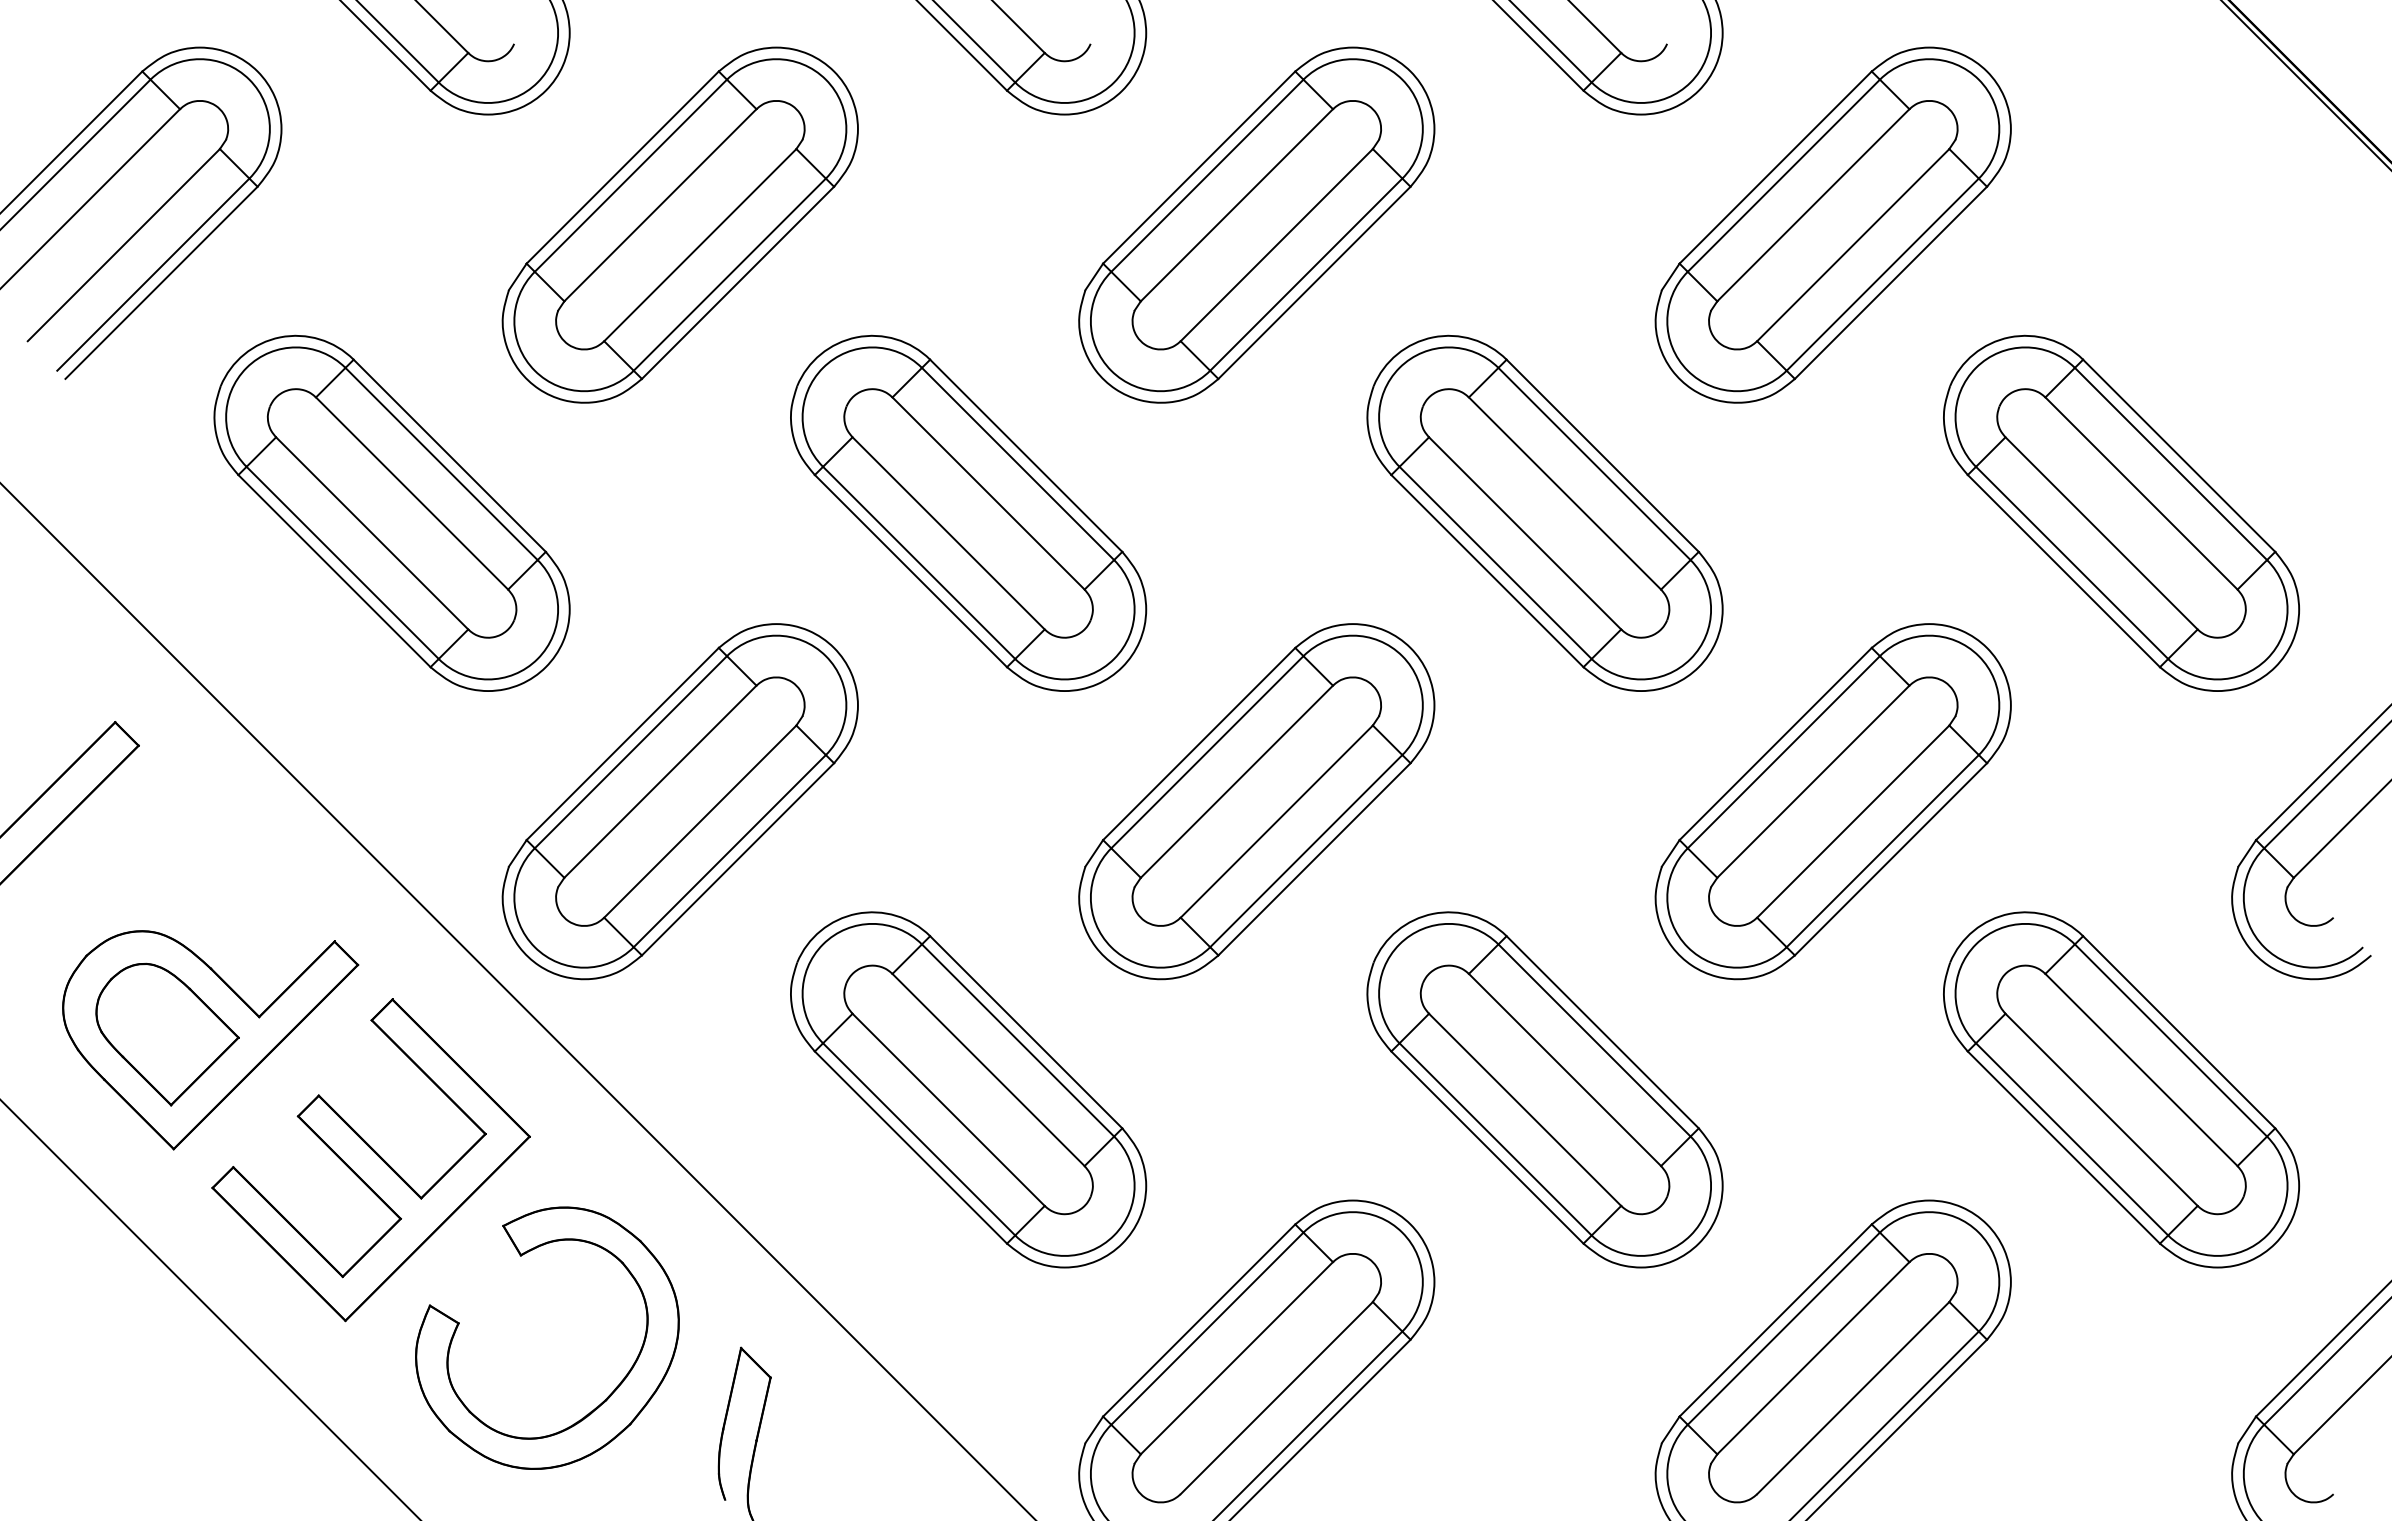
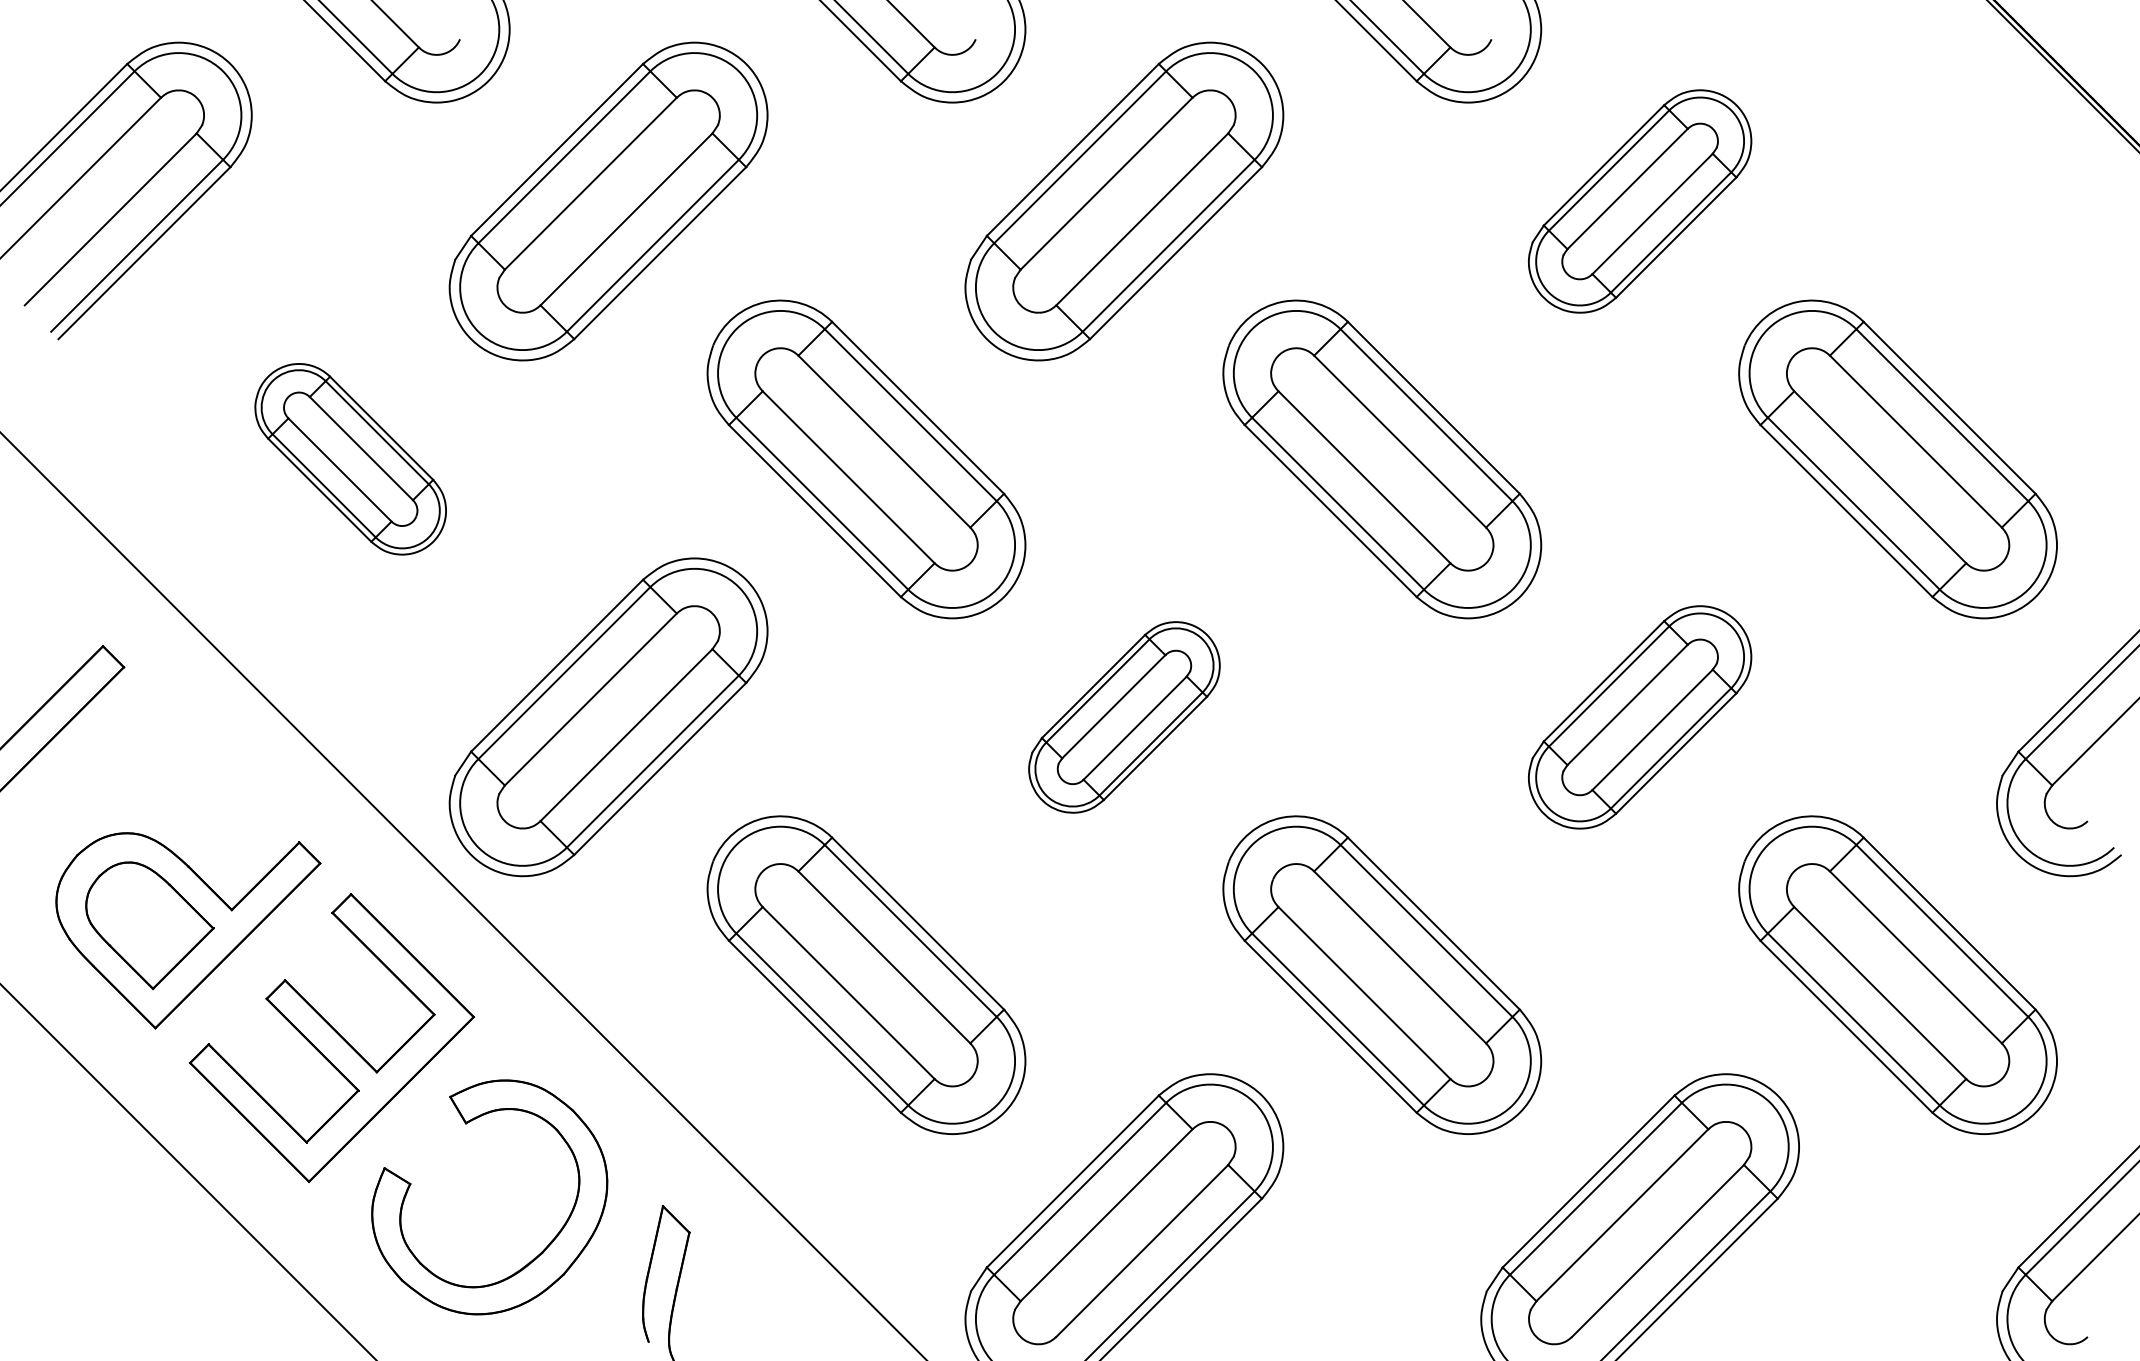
part: (1832, 224) -> (1639, 200), size x0.7
part: (391, 512) -> (350, 458), size x0.6
part: (1256, 801) -> (1124, 717), size x0.6
part: (1832, 801) -> (1639, 717), size x0.7

